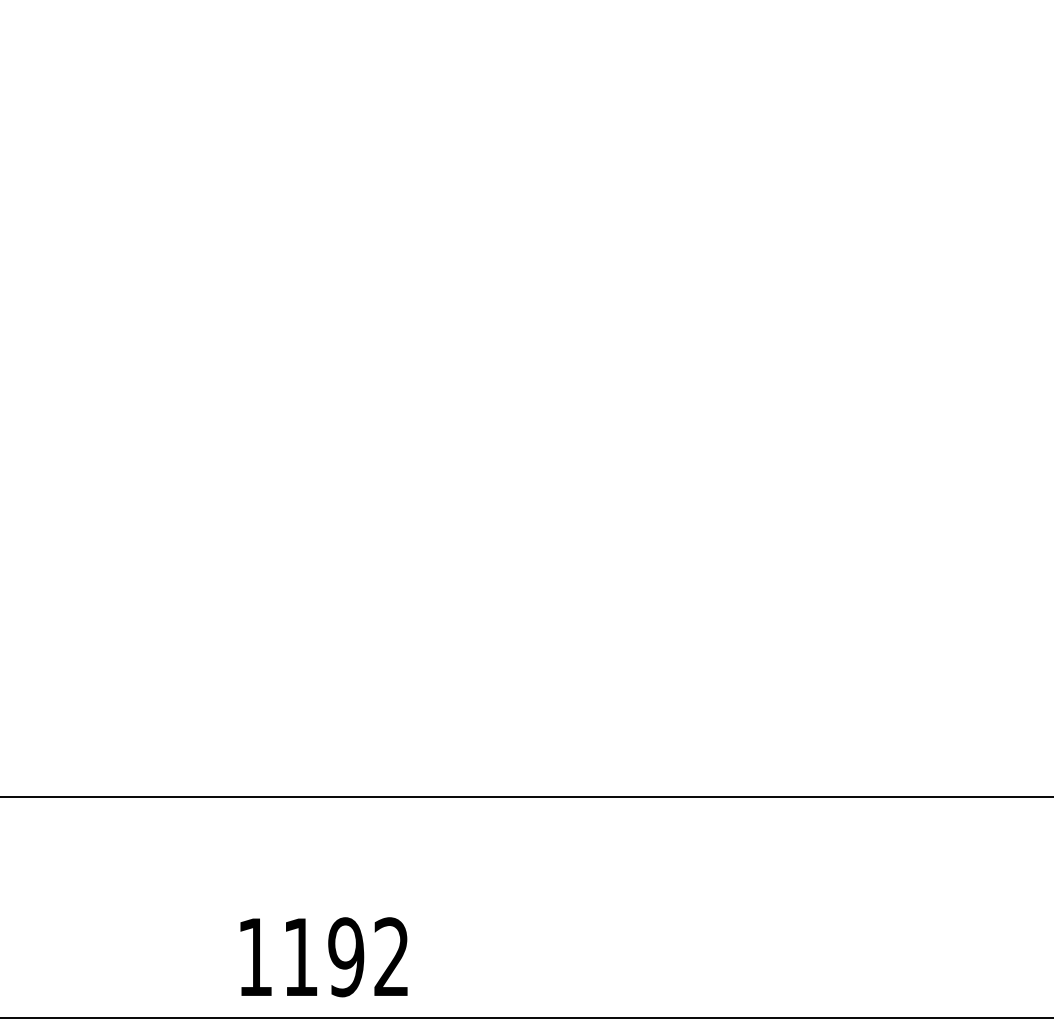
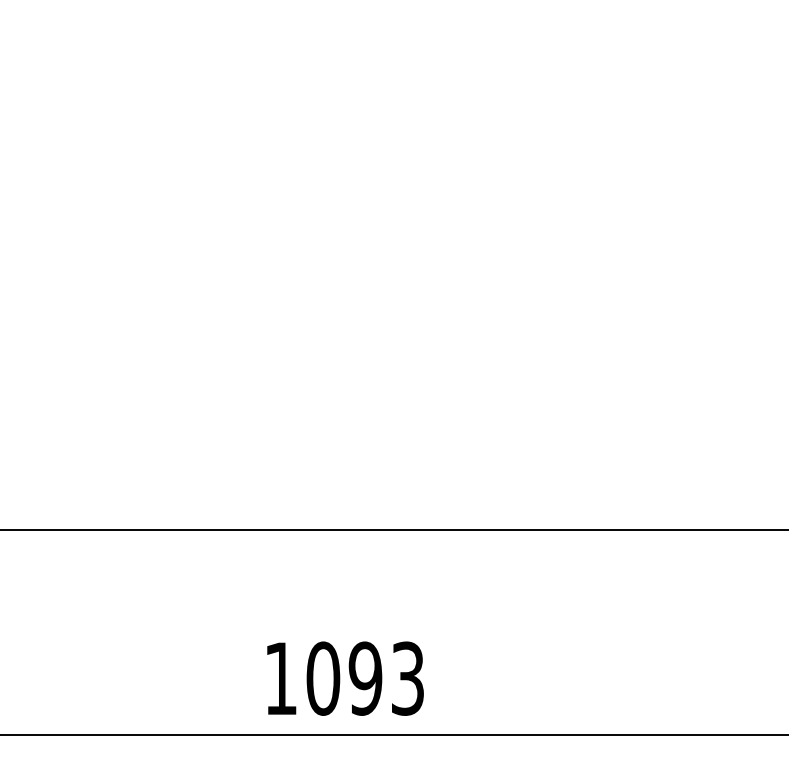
text: (345, 957) -> (364, 678), 1192 -> 1093

